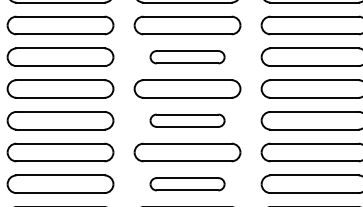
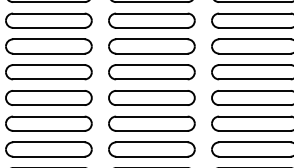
part: (187, 57) -> (151, 46), size x1.43
part: (187, 120) -> (151, 97), size x1.43
part: (187, 184) -> (151, 149), size x1.43

